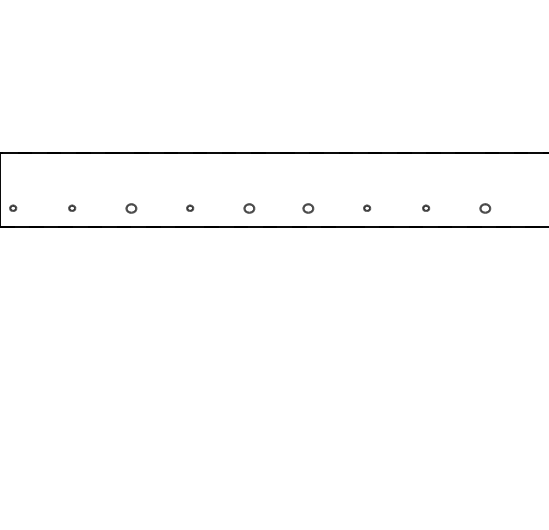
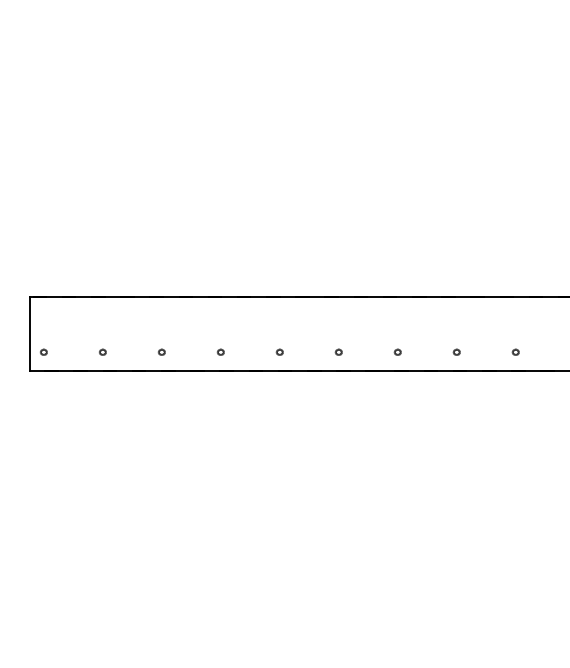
part: (130, 207) -> (161, 351), size x0.62
part: (248, 207) -> (279, 351), size x0.62
part: (307, 207) -> (338, 351), size x0.62
part: (484, 207) -> (515, 351), size x0.62

